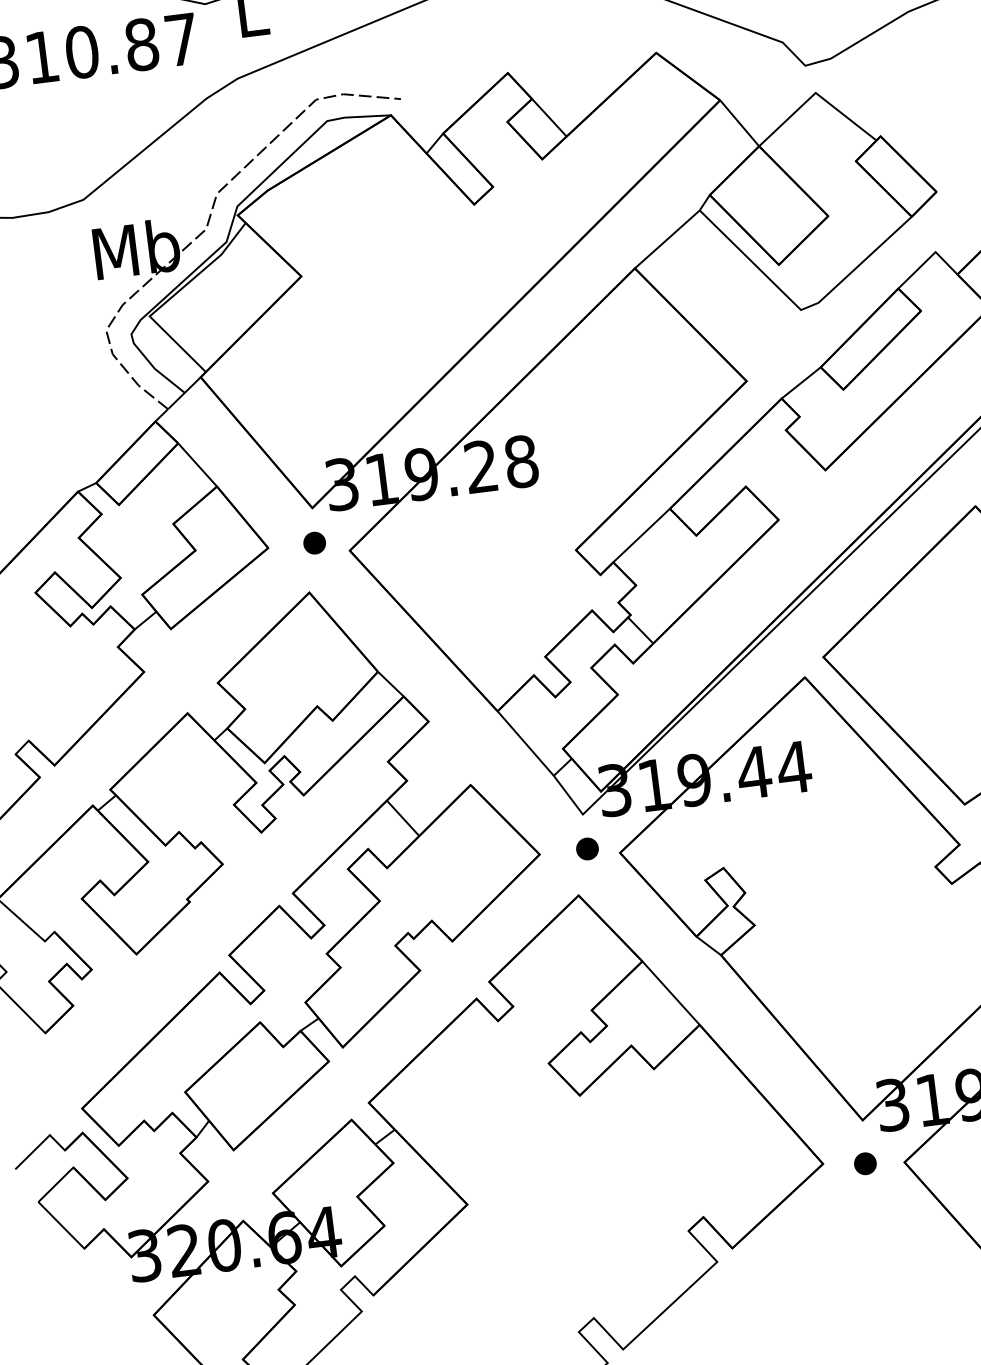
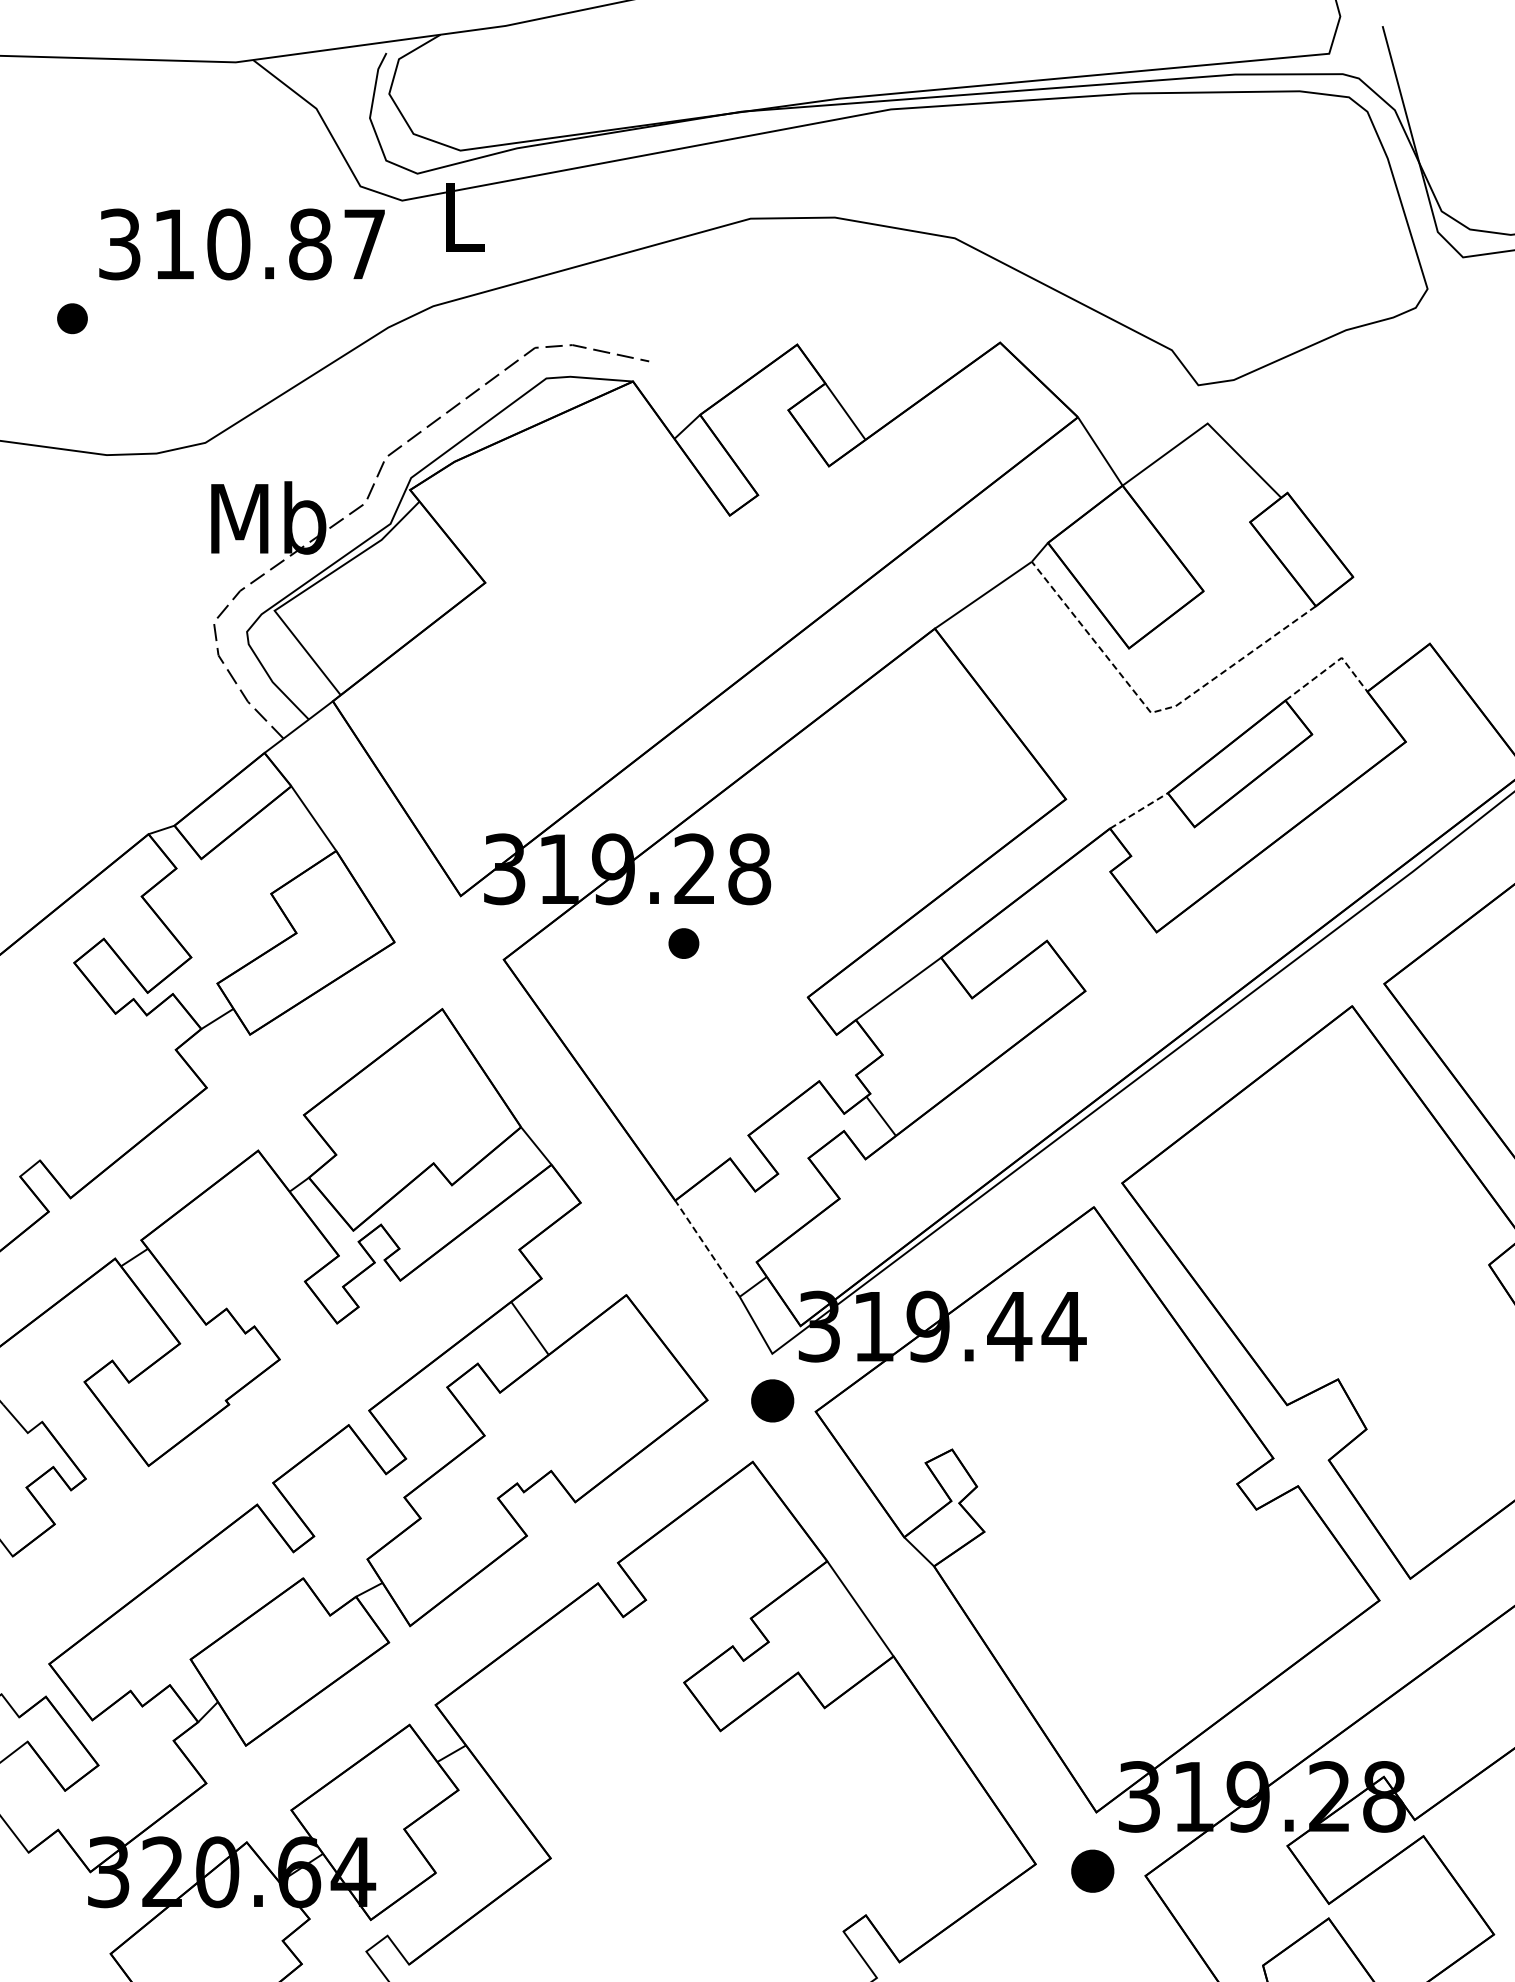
line: (928, 258) -> (1331, 665), solid -> dashed
line: (802, 309) -> (1153, 712), solid -> dashed
line: (800, 382) -> (1138, 810), solid -> dashed
part: (314, 543) -> (683, 943), moved
line: (525, 743) -> (707, 1248), solid -> dashed
part: (587, 848) -> (772, 1400), size x1.4
part: (865, 1163) -> (1092, 1870), size x1.4

